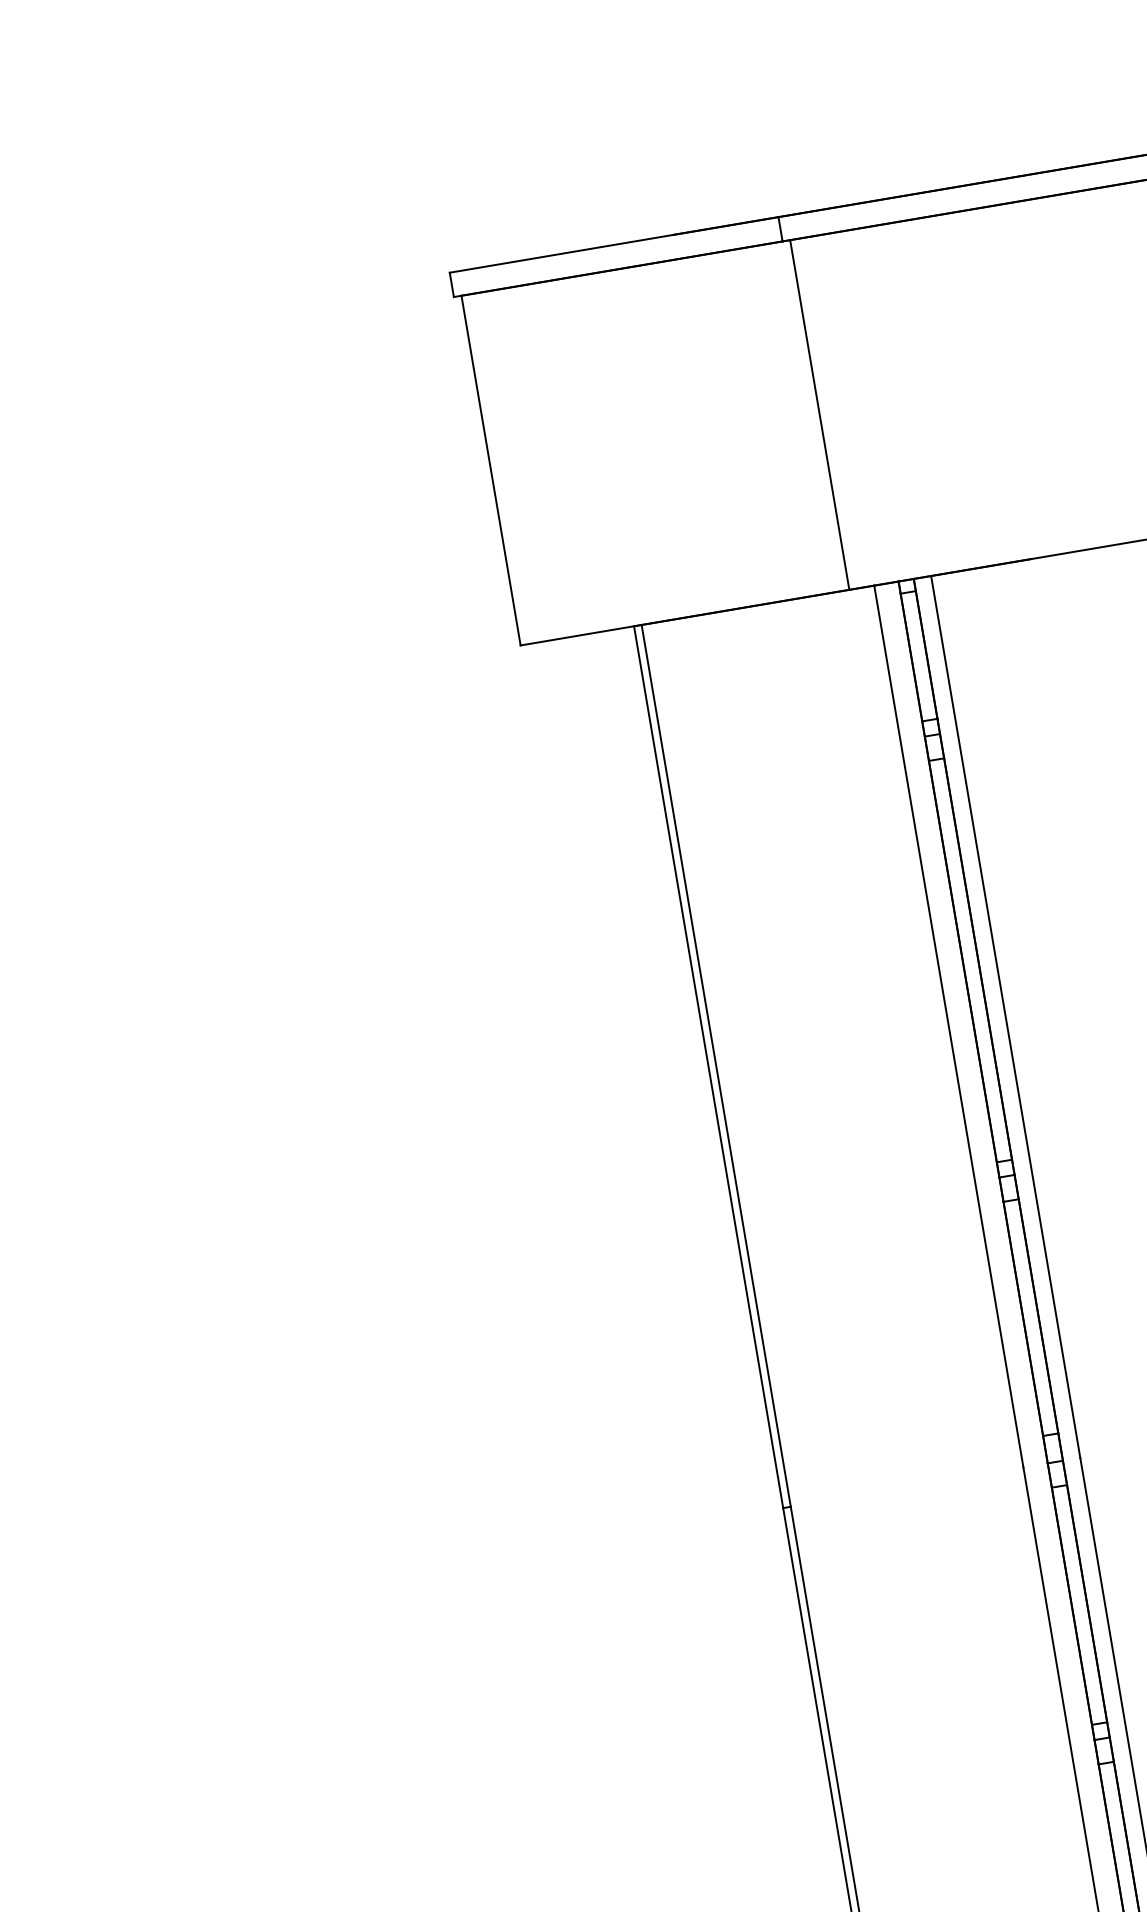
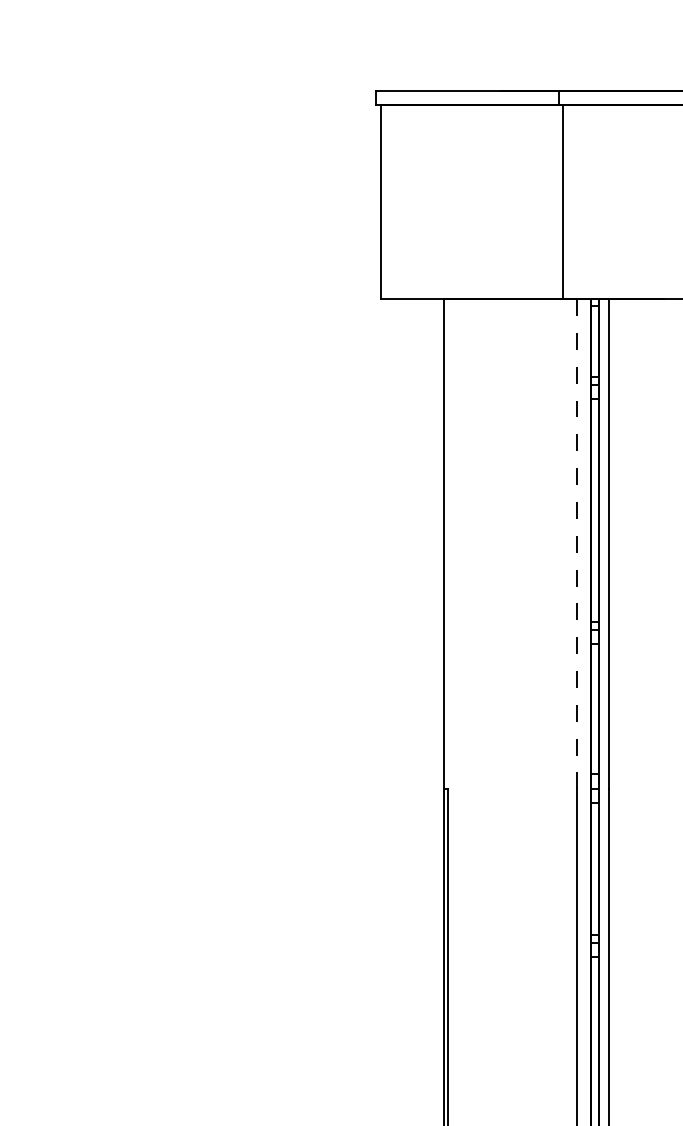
line: (949, 1026) -> (577, 544), solid -> dashed
line: (715, 1066) -> (447, 544), removed

